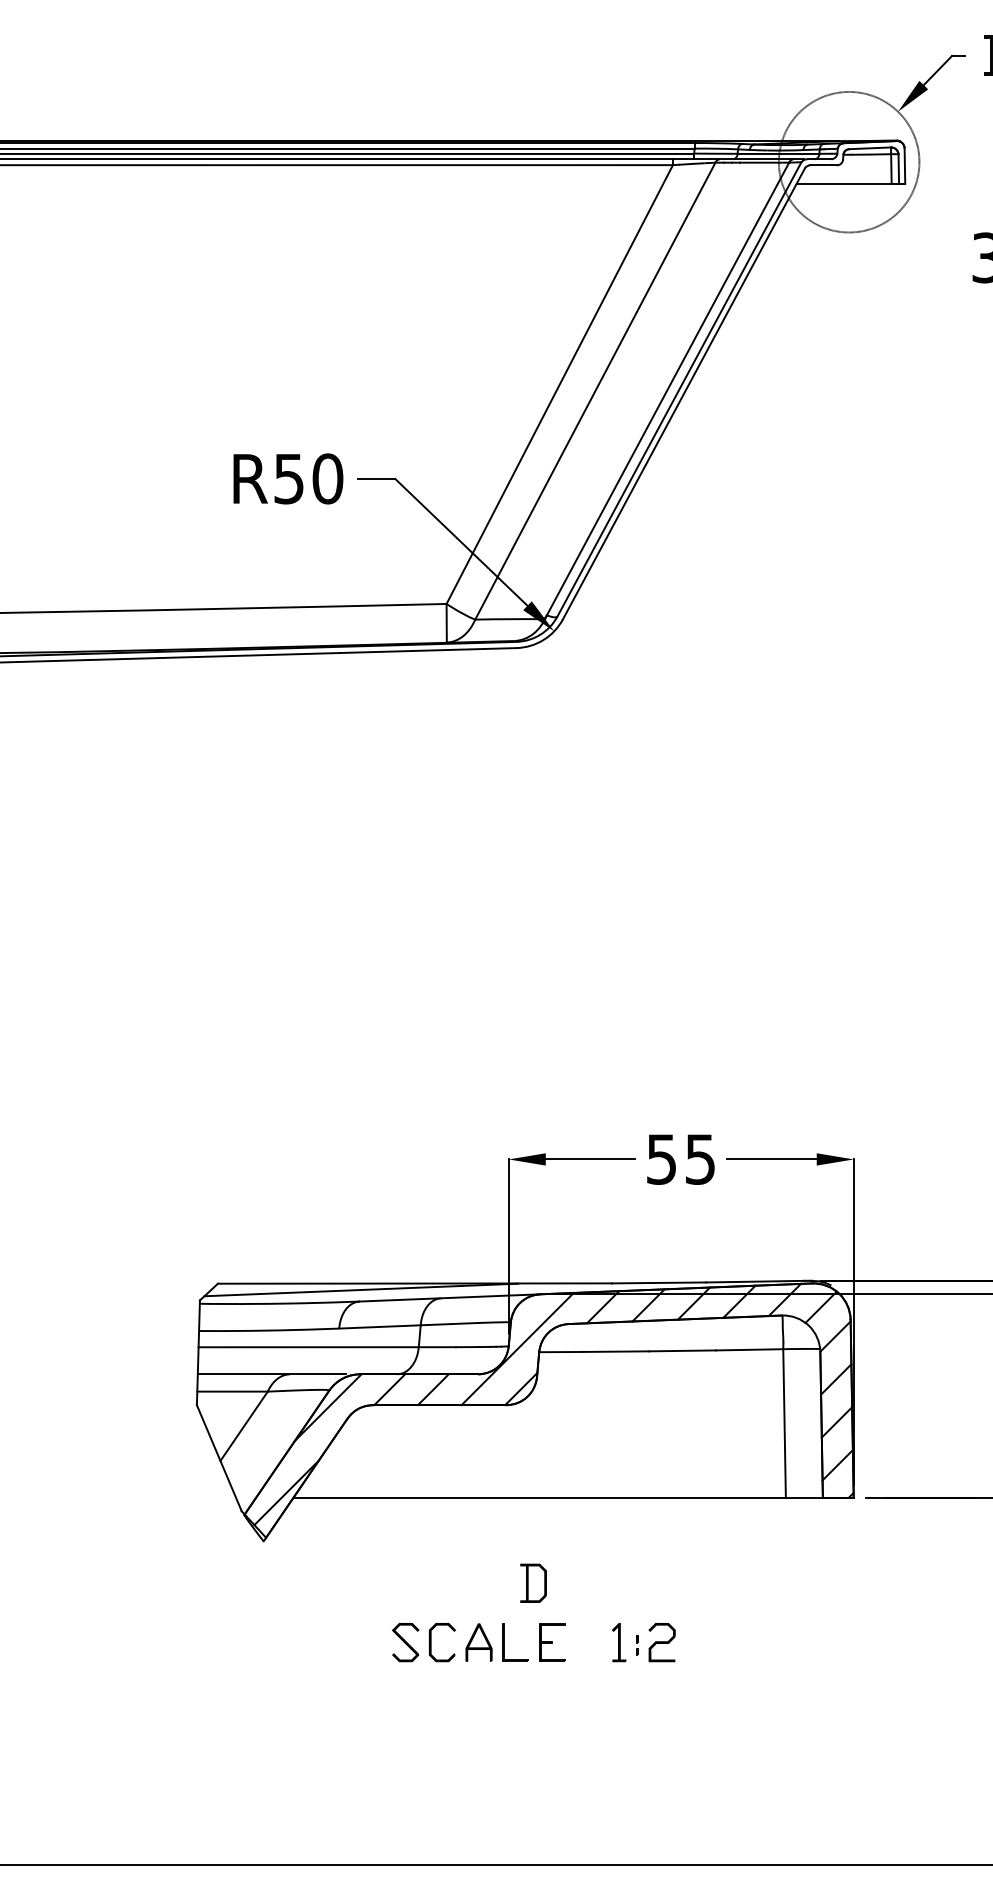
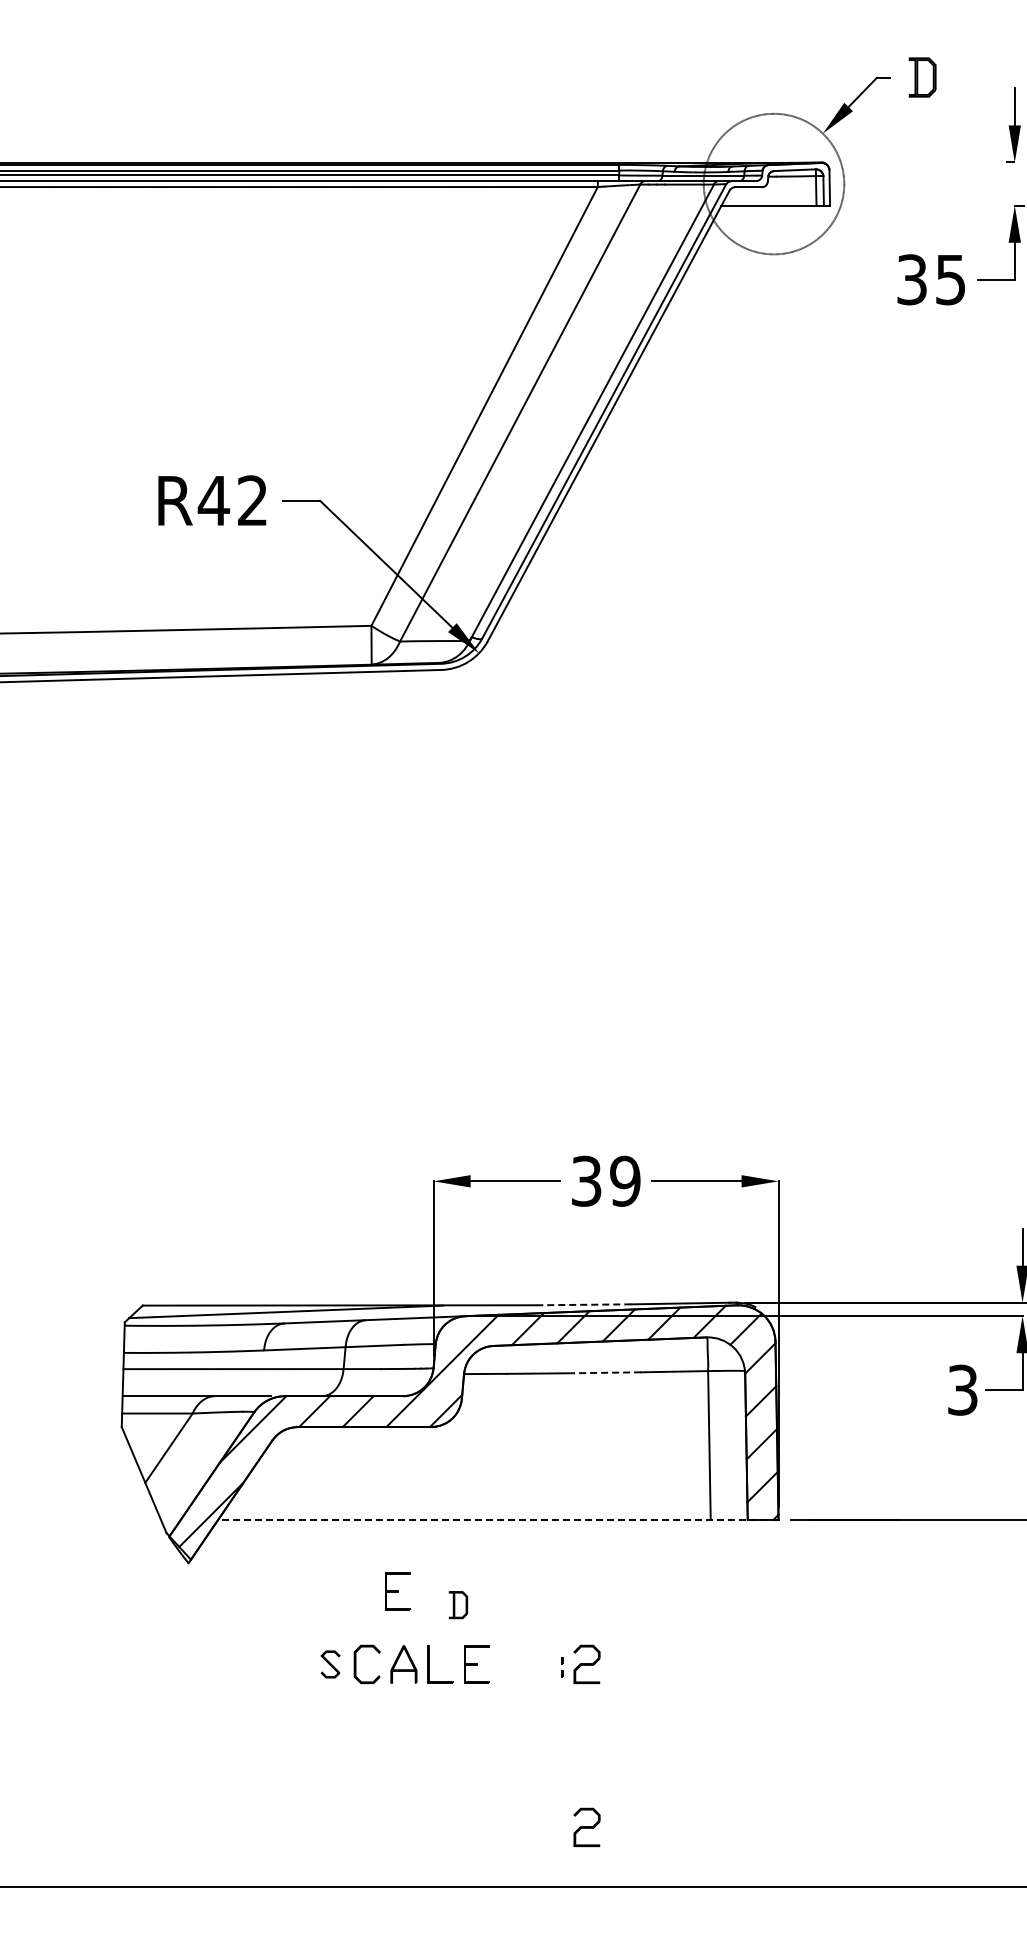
text: (307, 478) -> (232, 500), R50 -> R42
text: (681, 1158) -> (606, 1180), 55 -> 39
line: (658, 1282) -> (583, 1304), solid -> dashed
line: (682, 1350) -> (607, 1372), solid -> dashed
line: (572, 1497) -> (497, 1519), solid -> dashed
part: (472, 1569) -> (397, 1591), added
part: (533, 1582) -> (458, 1604), size x0.7
part: (405, 1642) -> (330, 1664), size x0.7
part: (619, 1642) -> (544, 1664), removed
part: (661, 1805) -> (586, 1827), added

